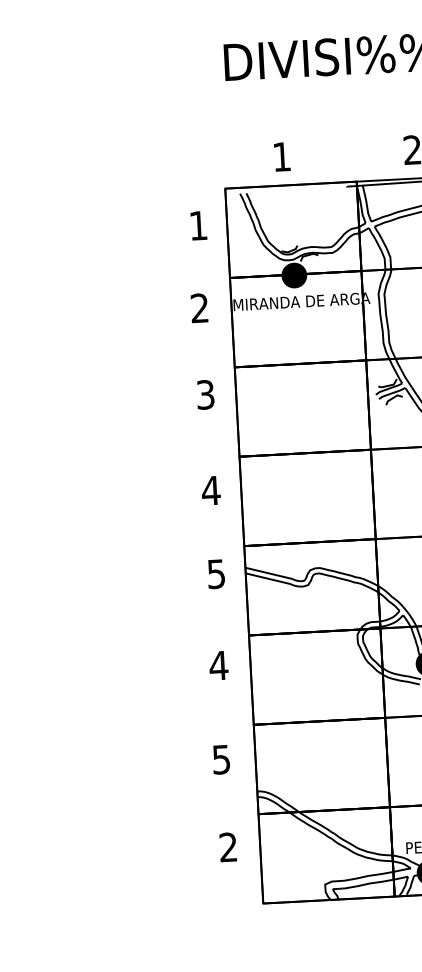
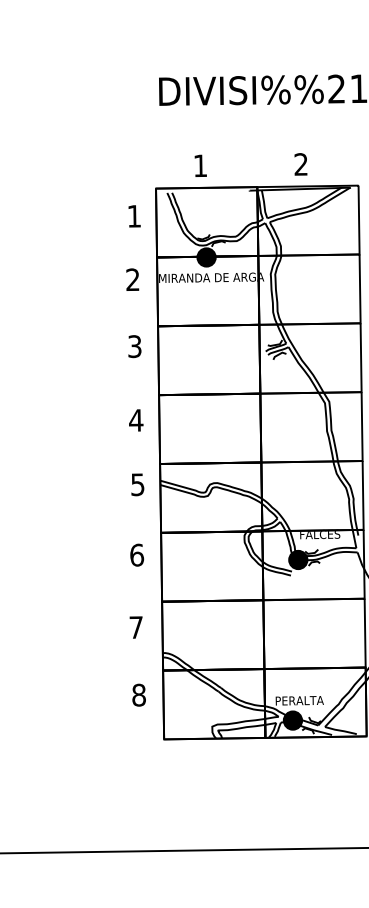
text: (218, 664) -> (136, 554), 4 -> 6
text: (220, 759) -> (135, 627), 5 -> 7
text: (227, 846) -> (138, 694), 2 -> 8

